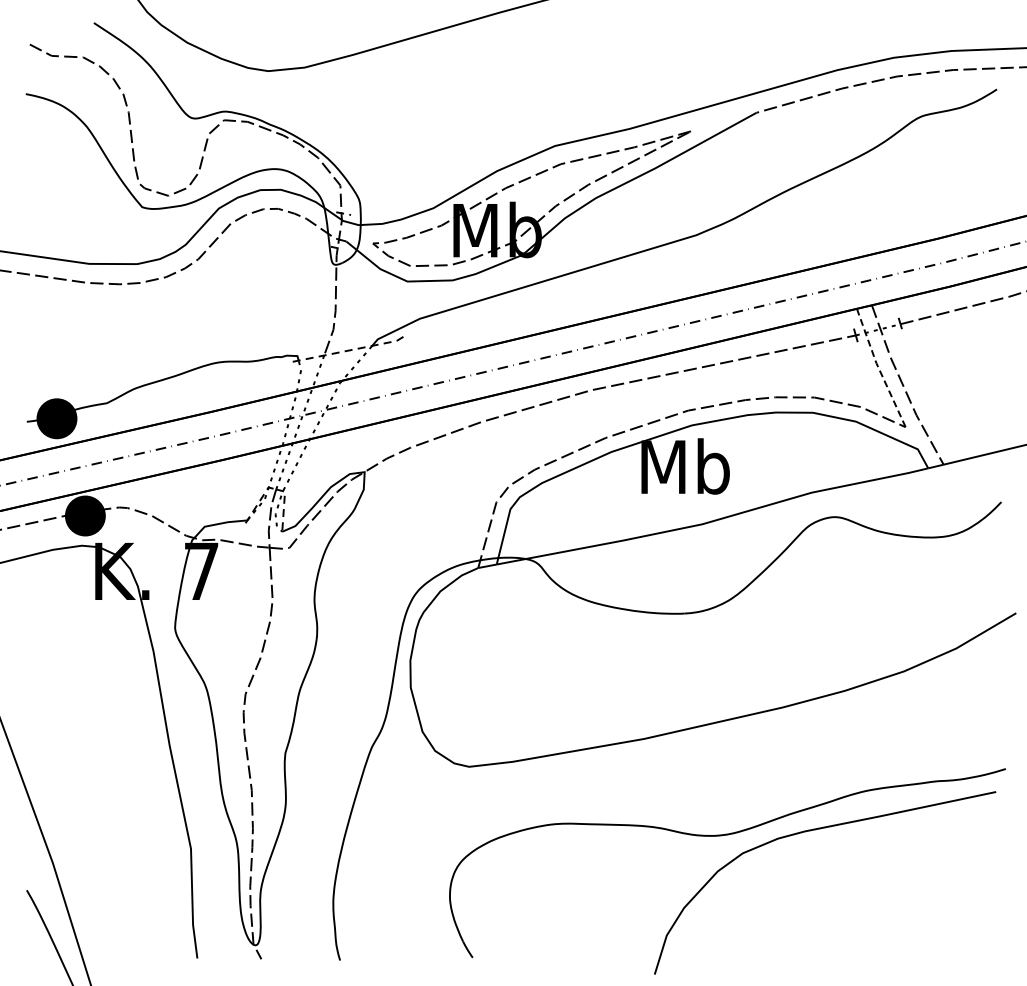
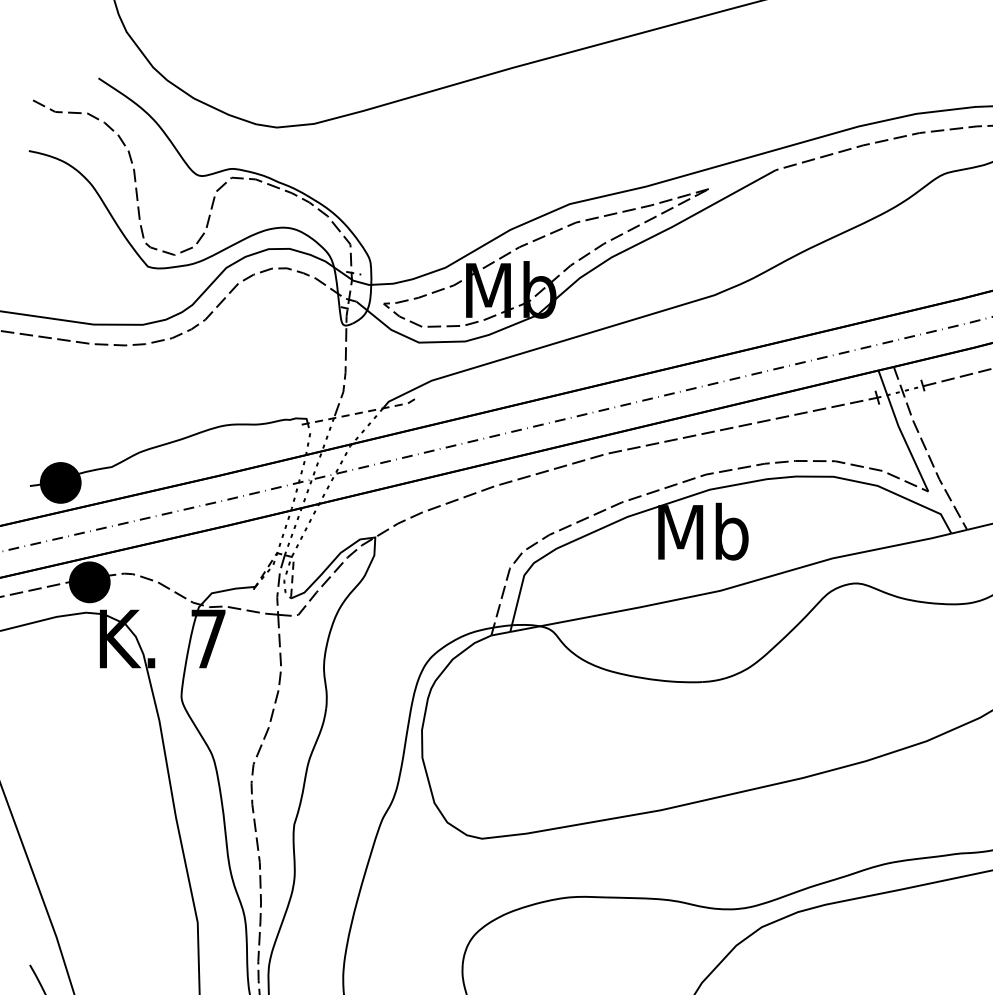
line: (878, 368) -> (900, 431), dashed -> solid

